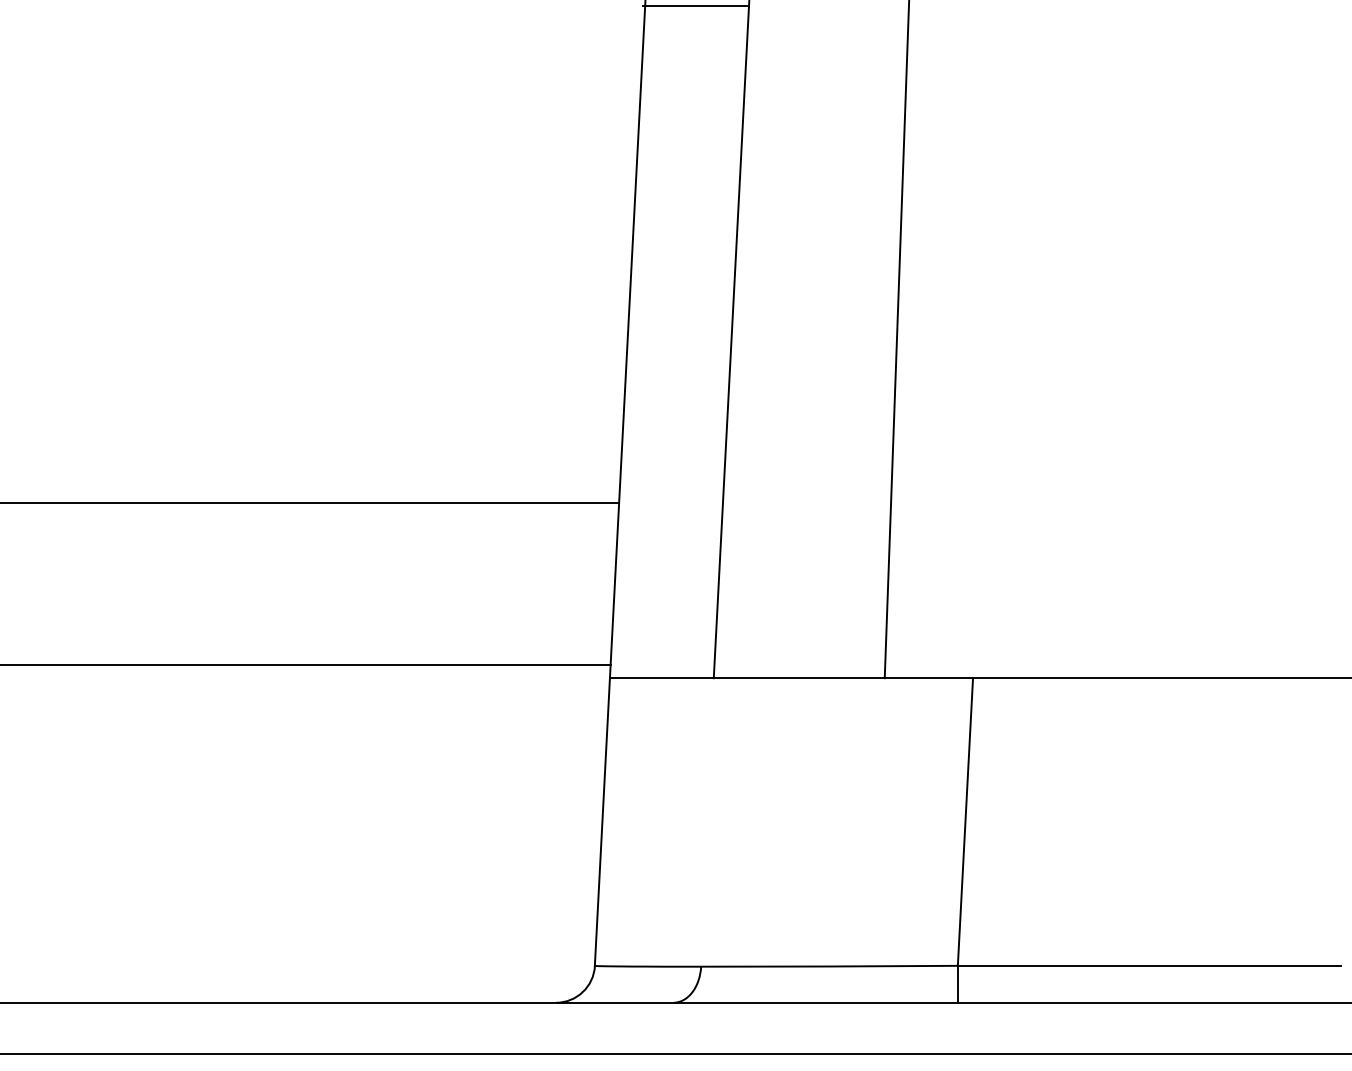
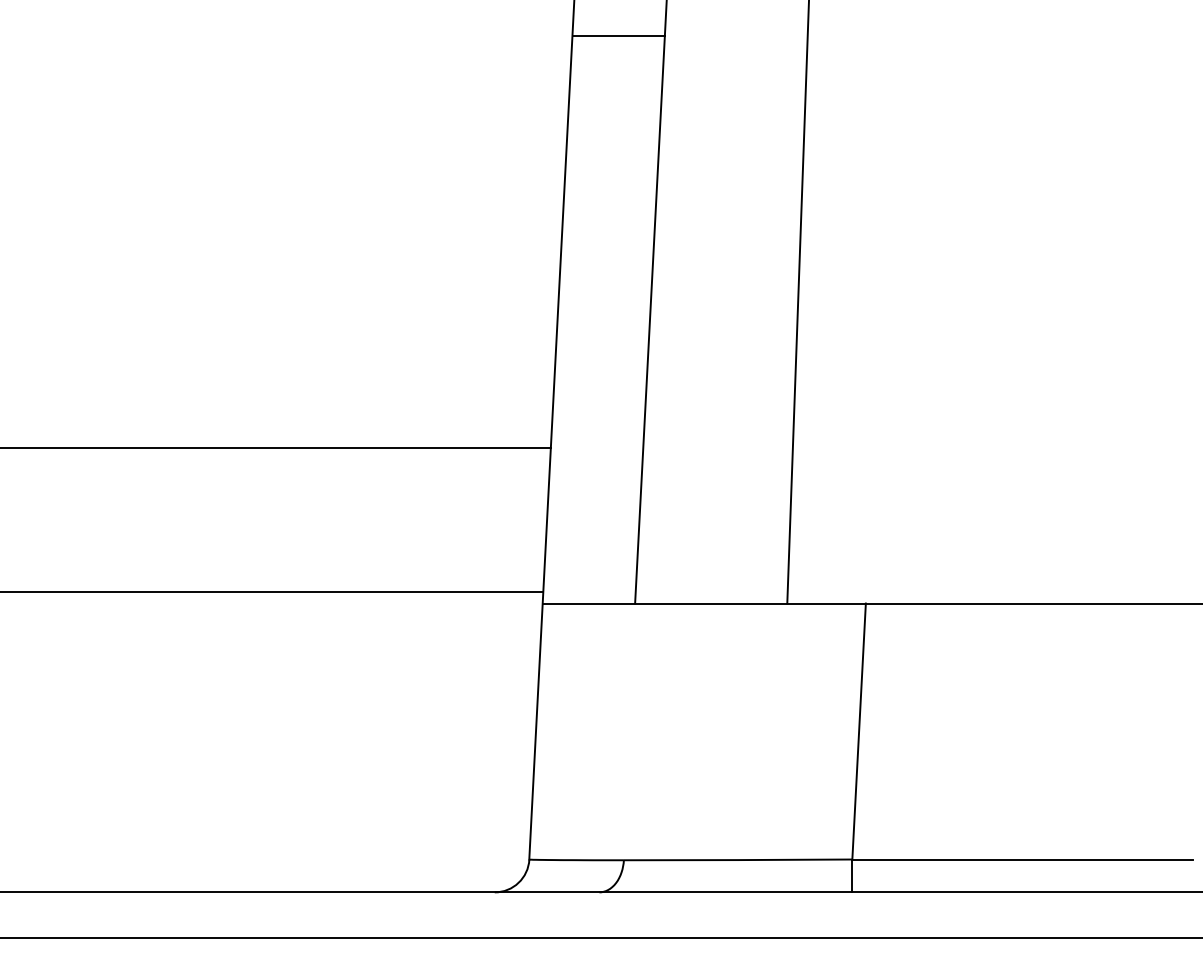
line: (695, 6) -> (618, 35), moved

